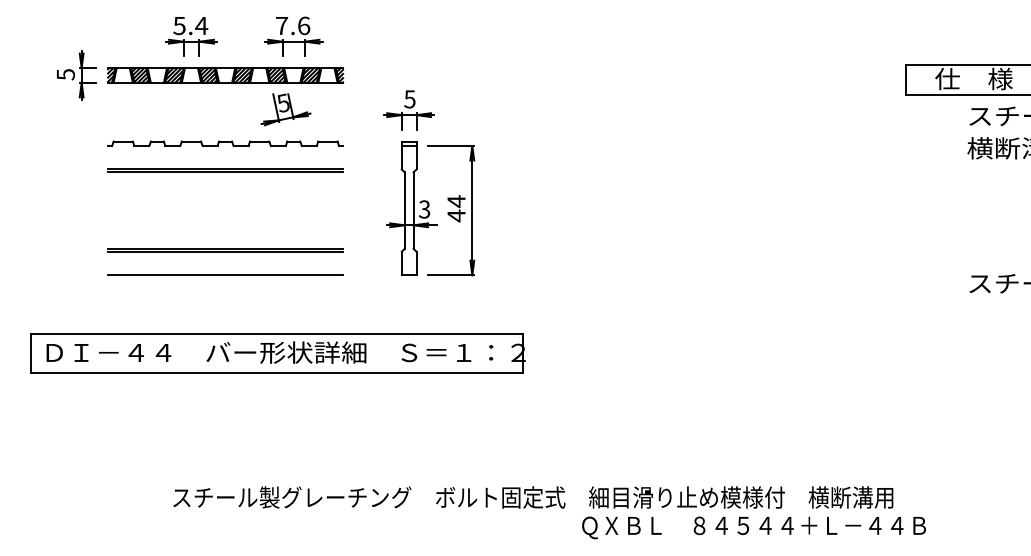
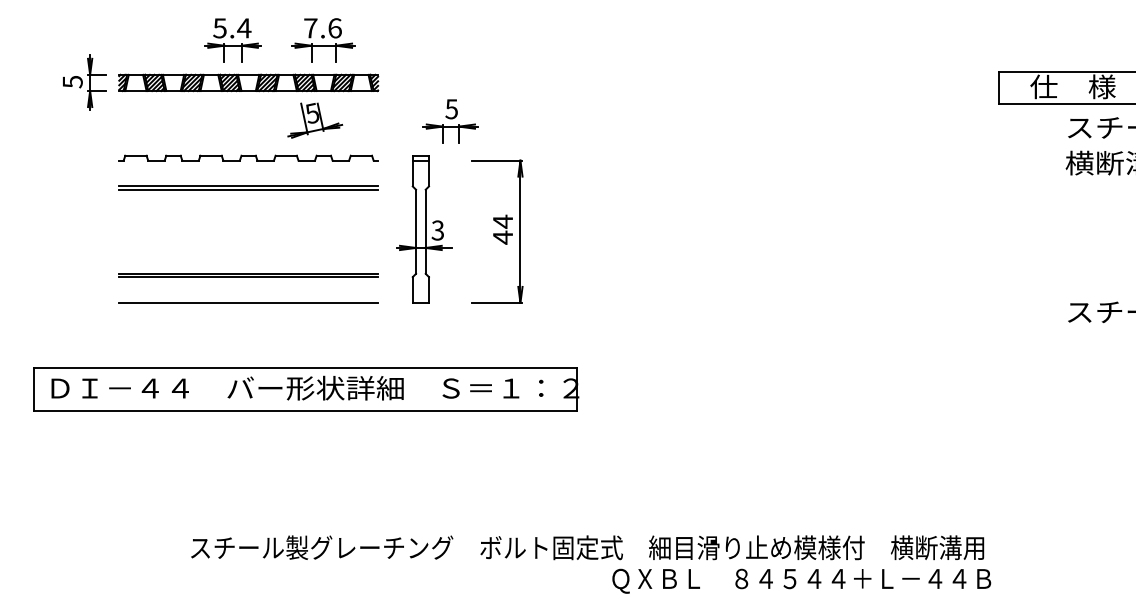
part: (190, 36) -> (232, 40), moved
part: (412, 208) -> (424, 229), moved
text: (753, 527) -> (801, 580), moved

